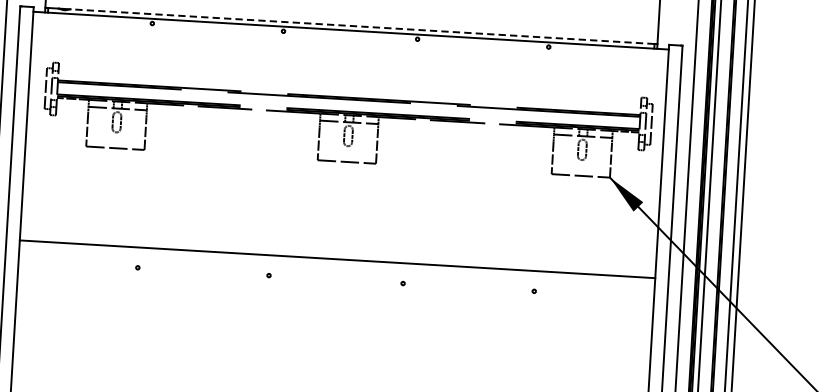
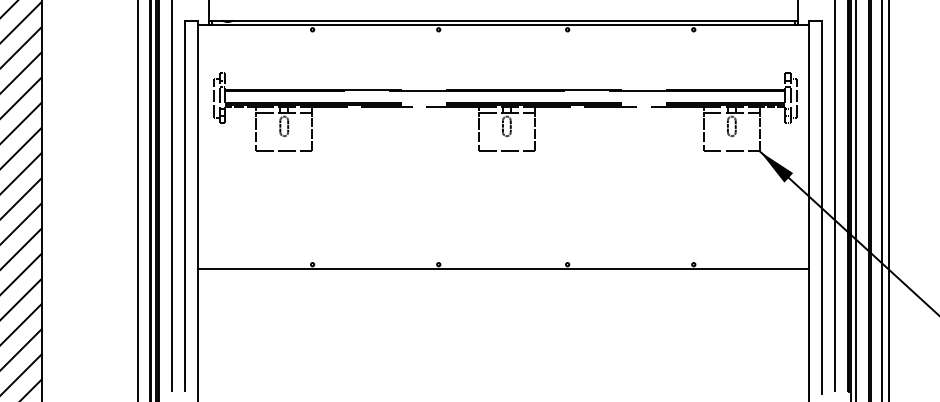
line: (362, 26) -> (514, 20), dashed -> solid
line: (336, 259) -> (502, 269), moved

